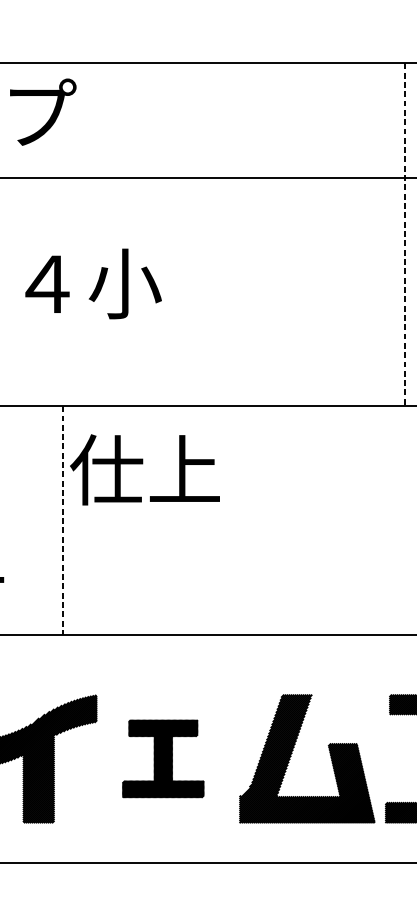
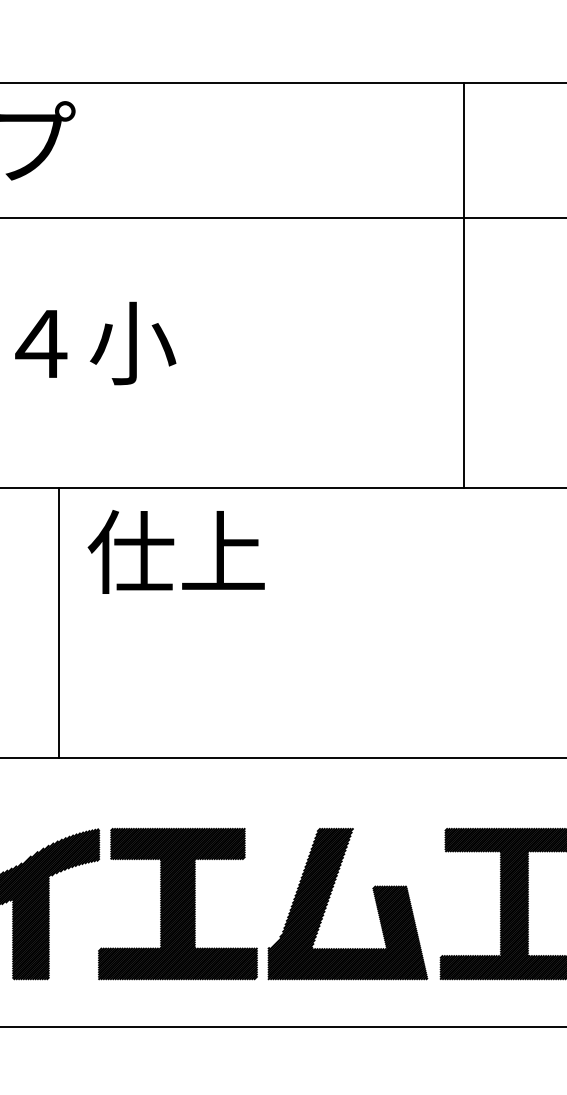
line: (405, 234) -> (463, 285), dashed -> solid
text: (144, 469) -> (175, 551), moved
line: (62, 520) -> (59, 622), dashed -> solid
part: (162, 758) -> (177, 903), size x1.67

